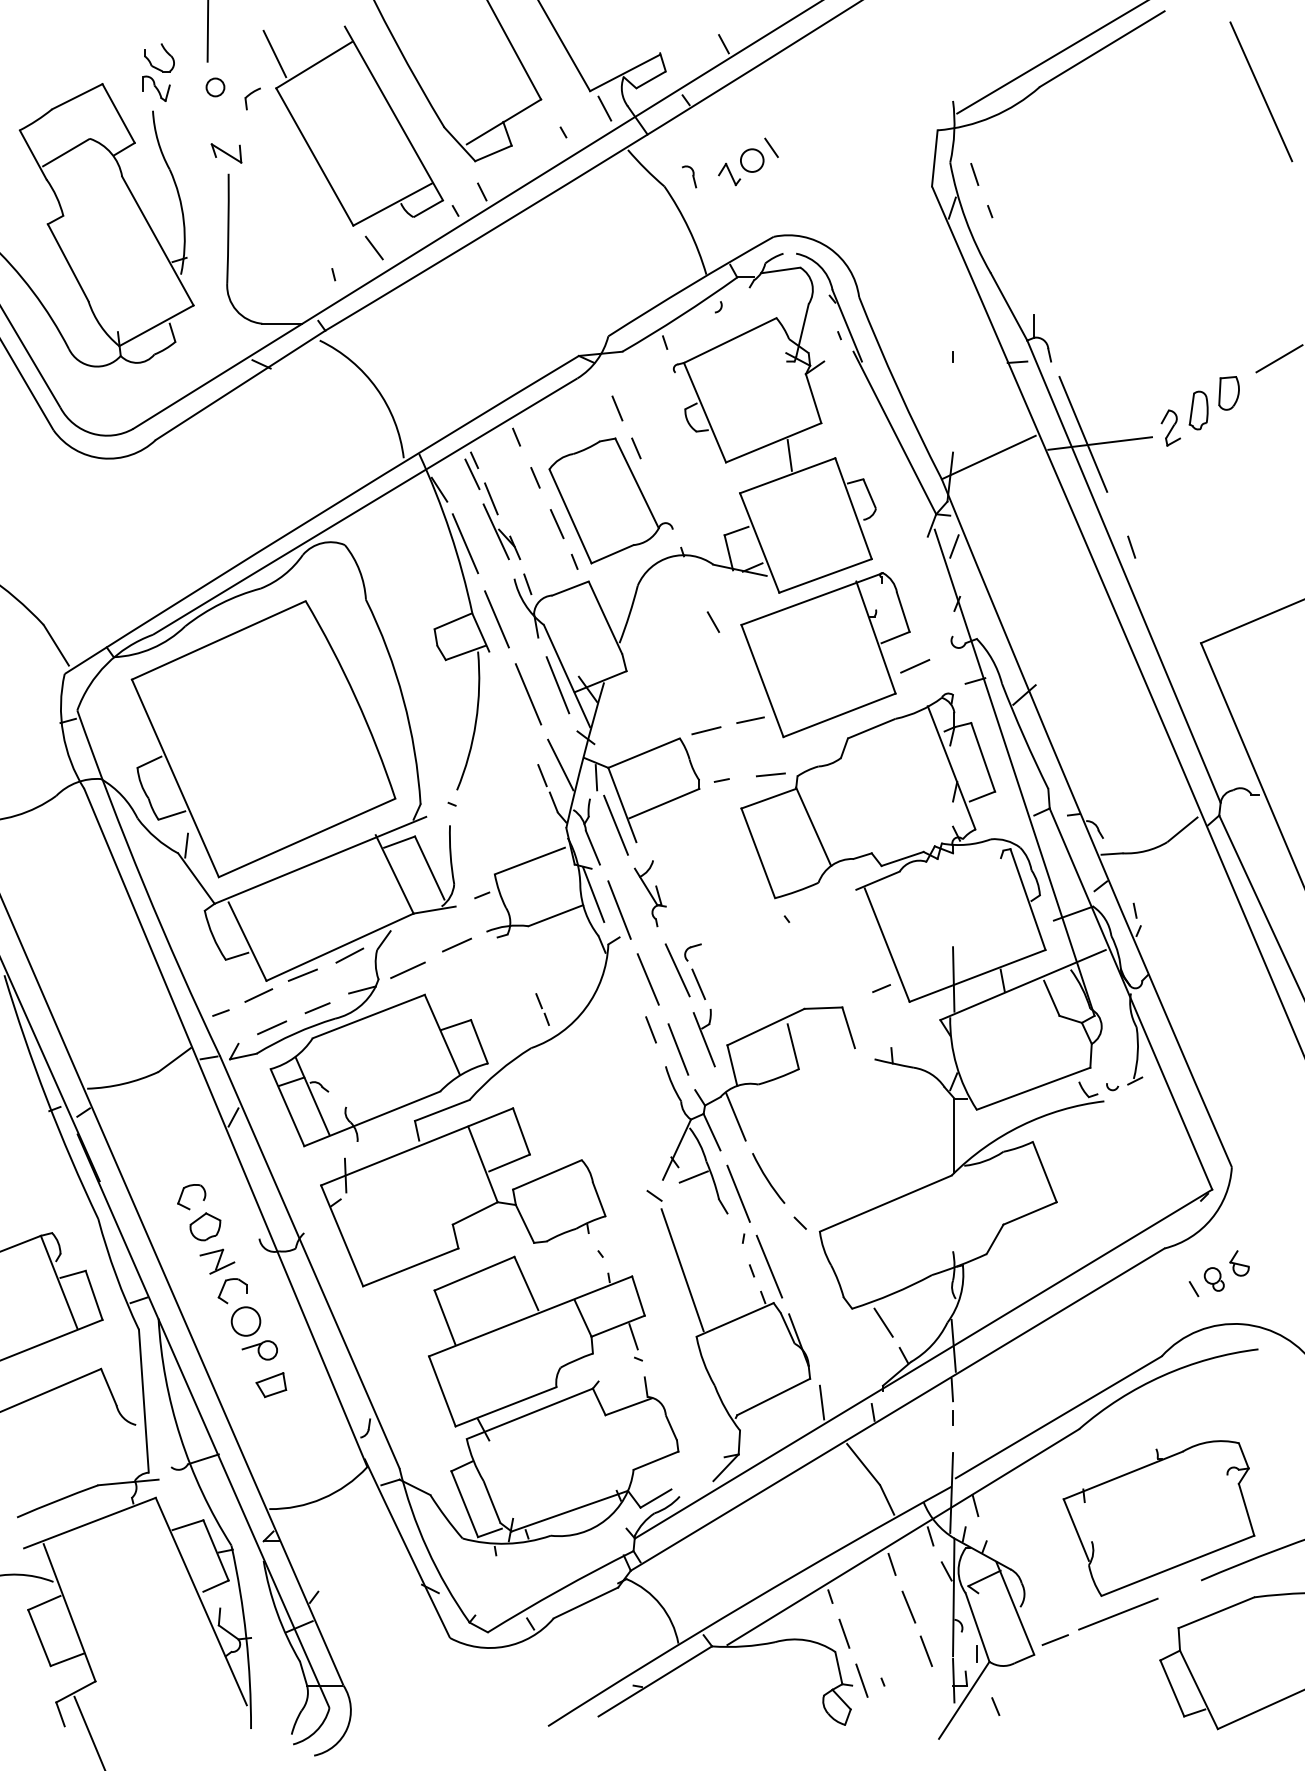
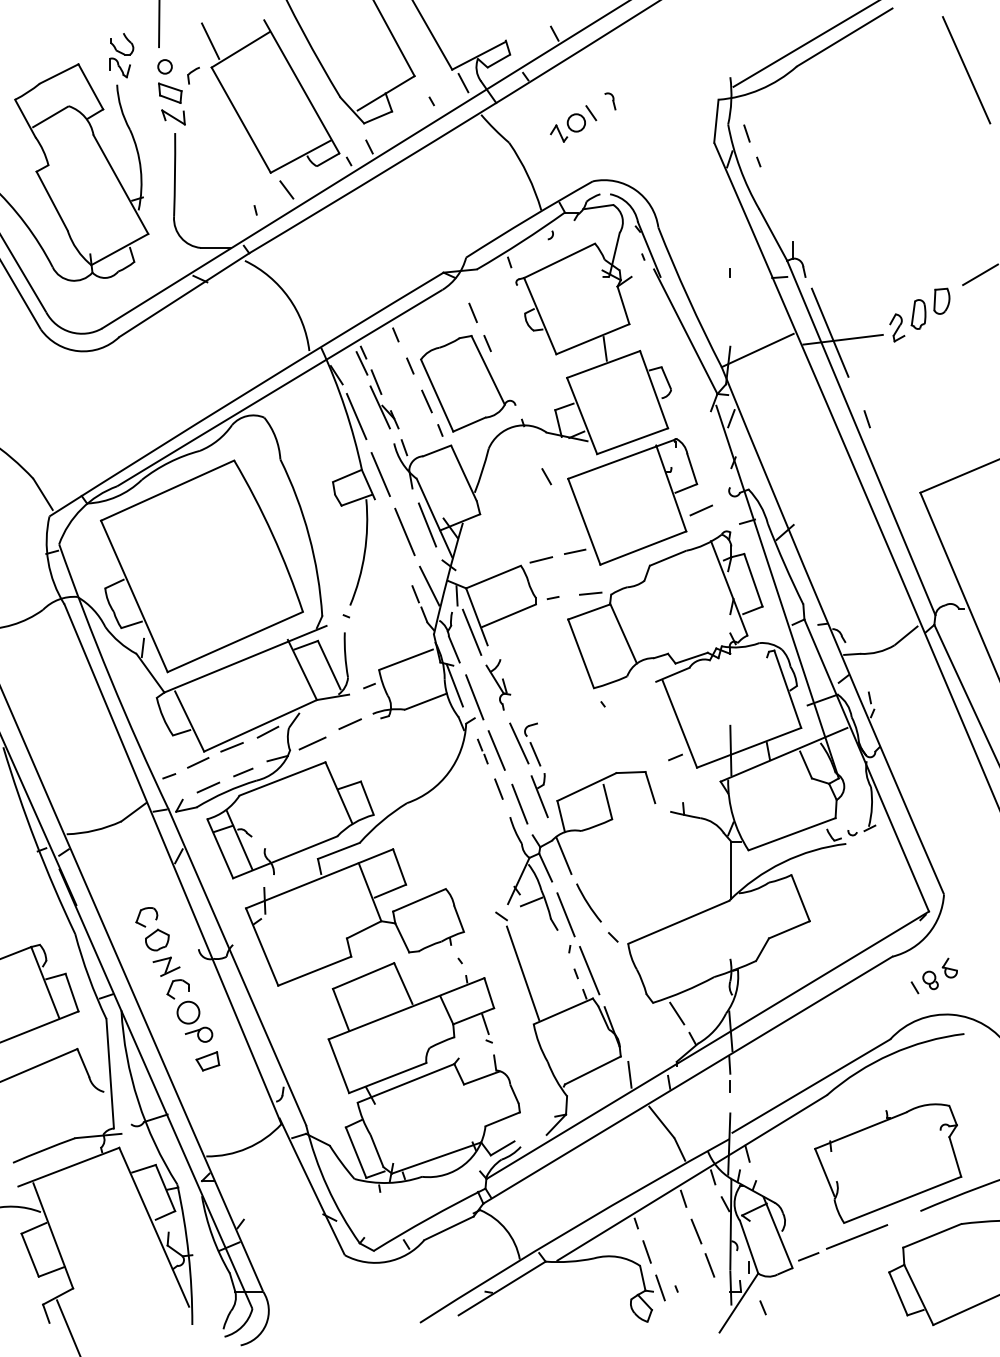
part: (222, 120) -> (170, 92), added
part: (689, 176) -> (610, 101), moved
line: (542, 1009) -> (482, 751), moved

